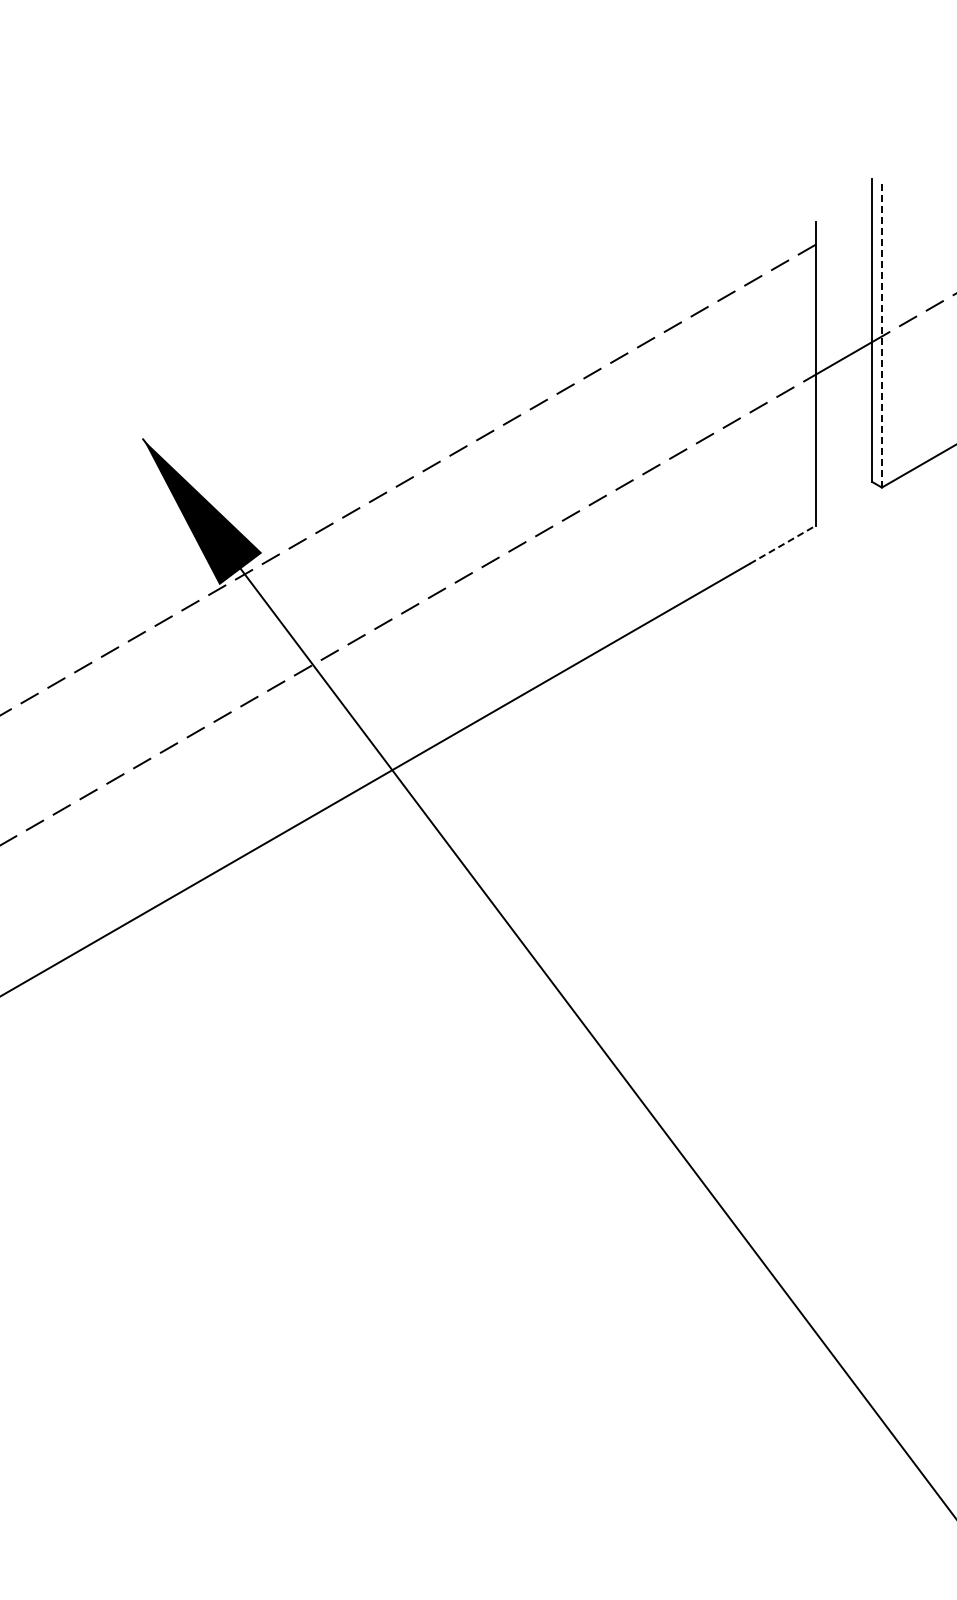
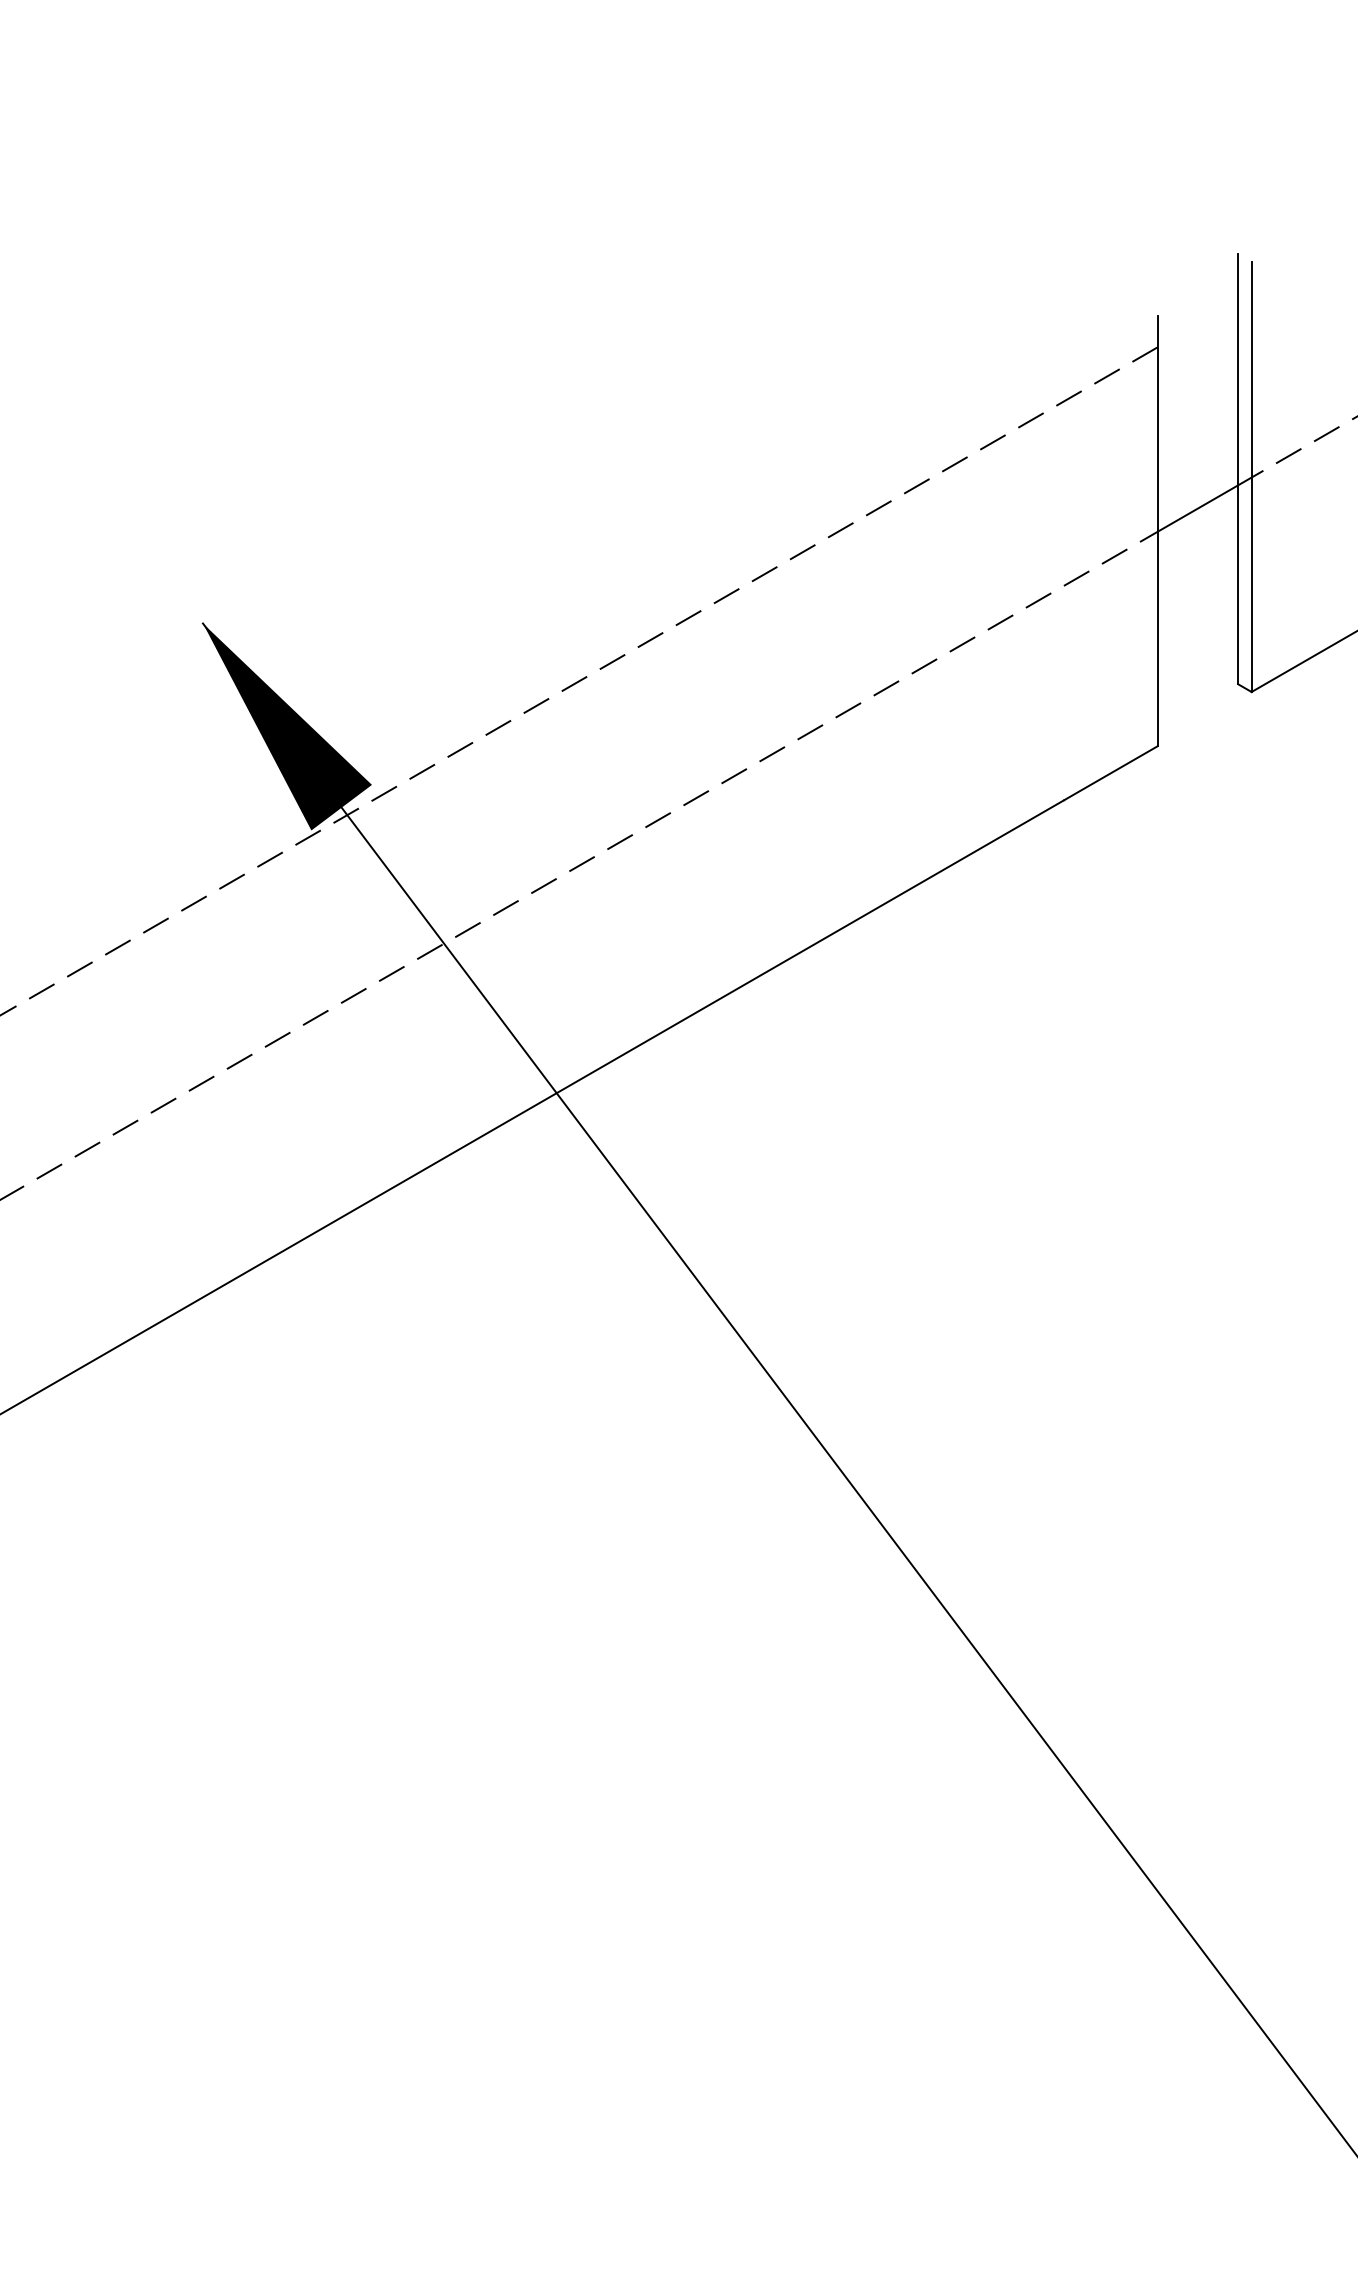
line: (881, 335) -> (1251, 476), dashed -> solid
line: (783, 544) -> (1111, 772), dashed -> solid

